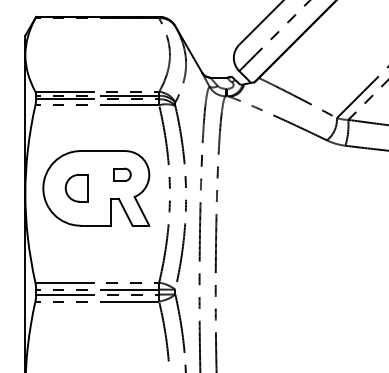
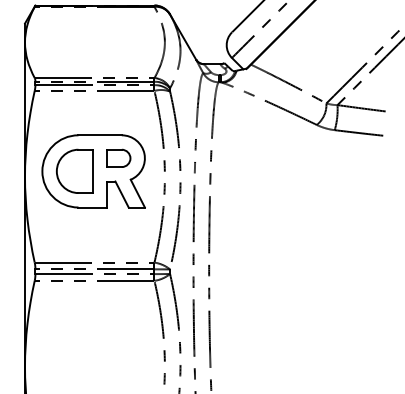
part: (122, 174) -> (118, 157), size x1.43
part: (76, 187) -> (74, 170), size x1.67

